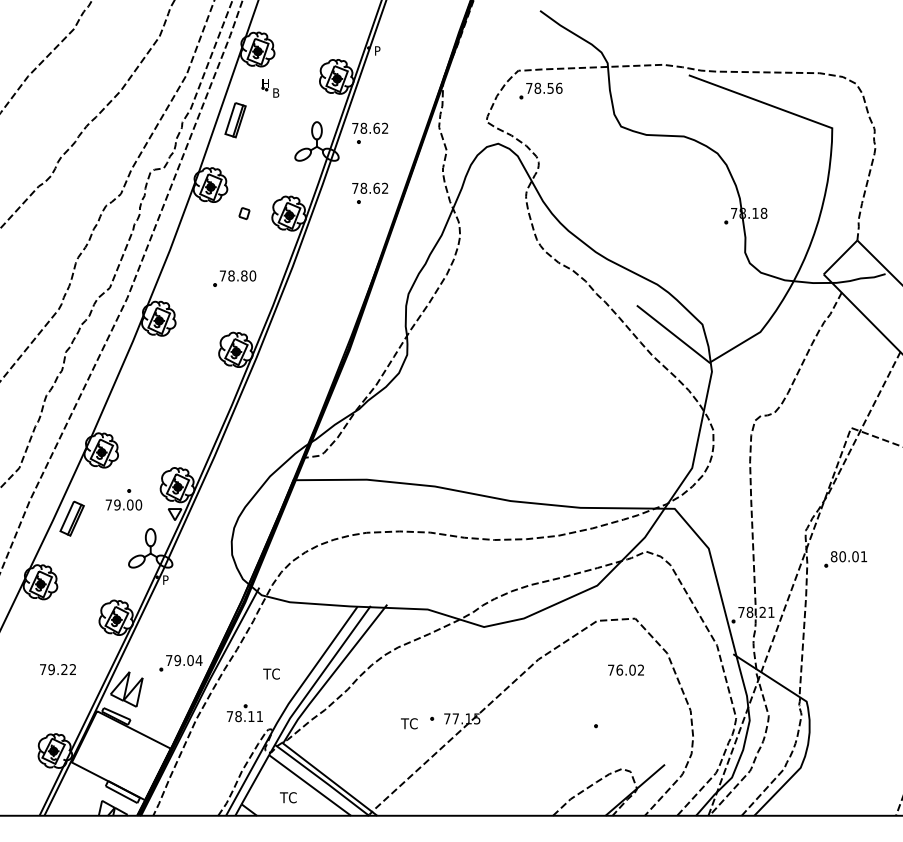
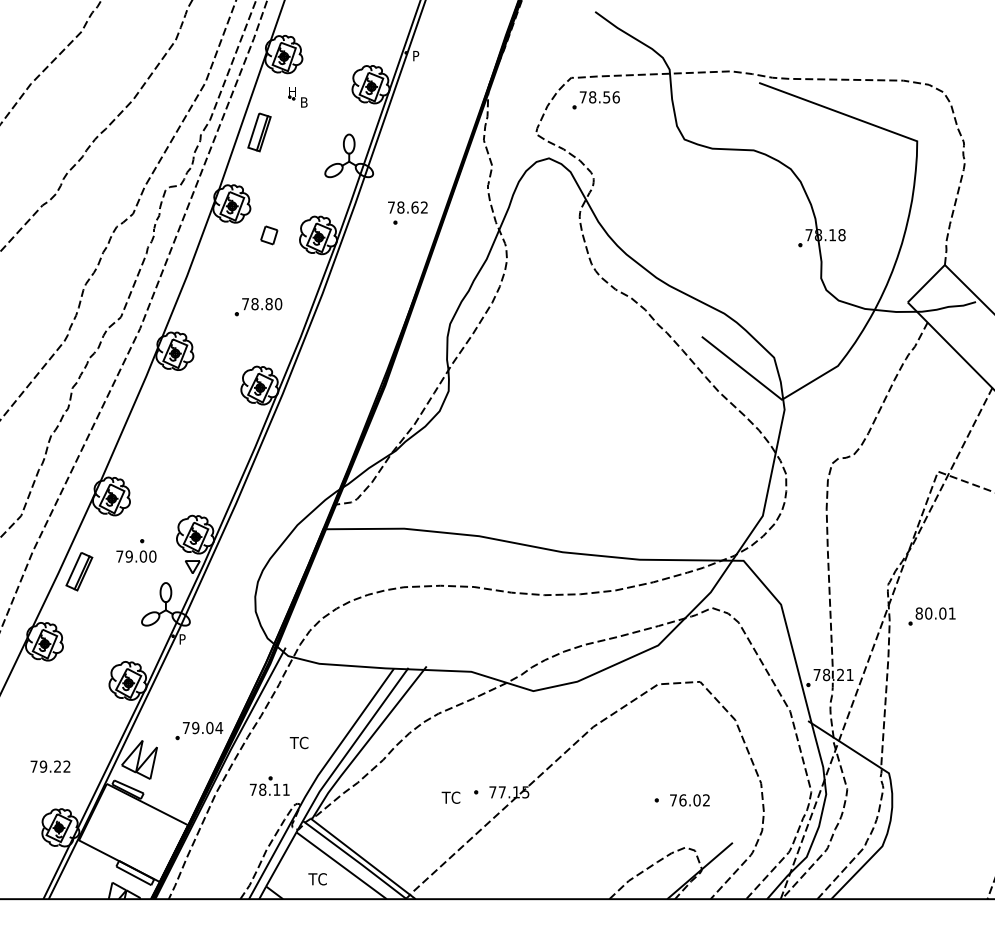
part: (370, 132) -> (408, 145), removed
part: (244, 213) -> (269, 235), size x1.43
text: (57, 669) -> (49, 766), moved
text: (625, 669) -> (689, 799), moved

